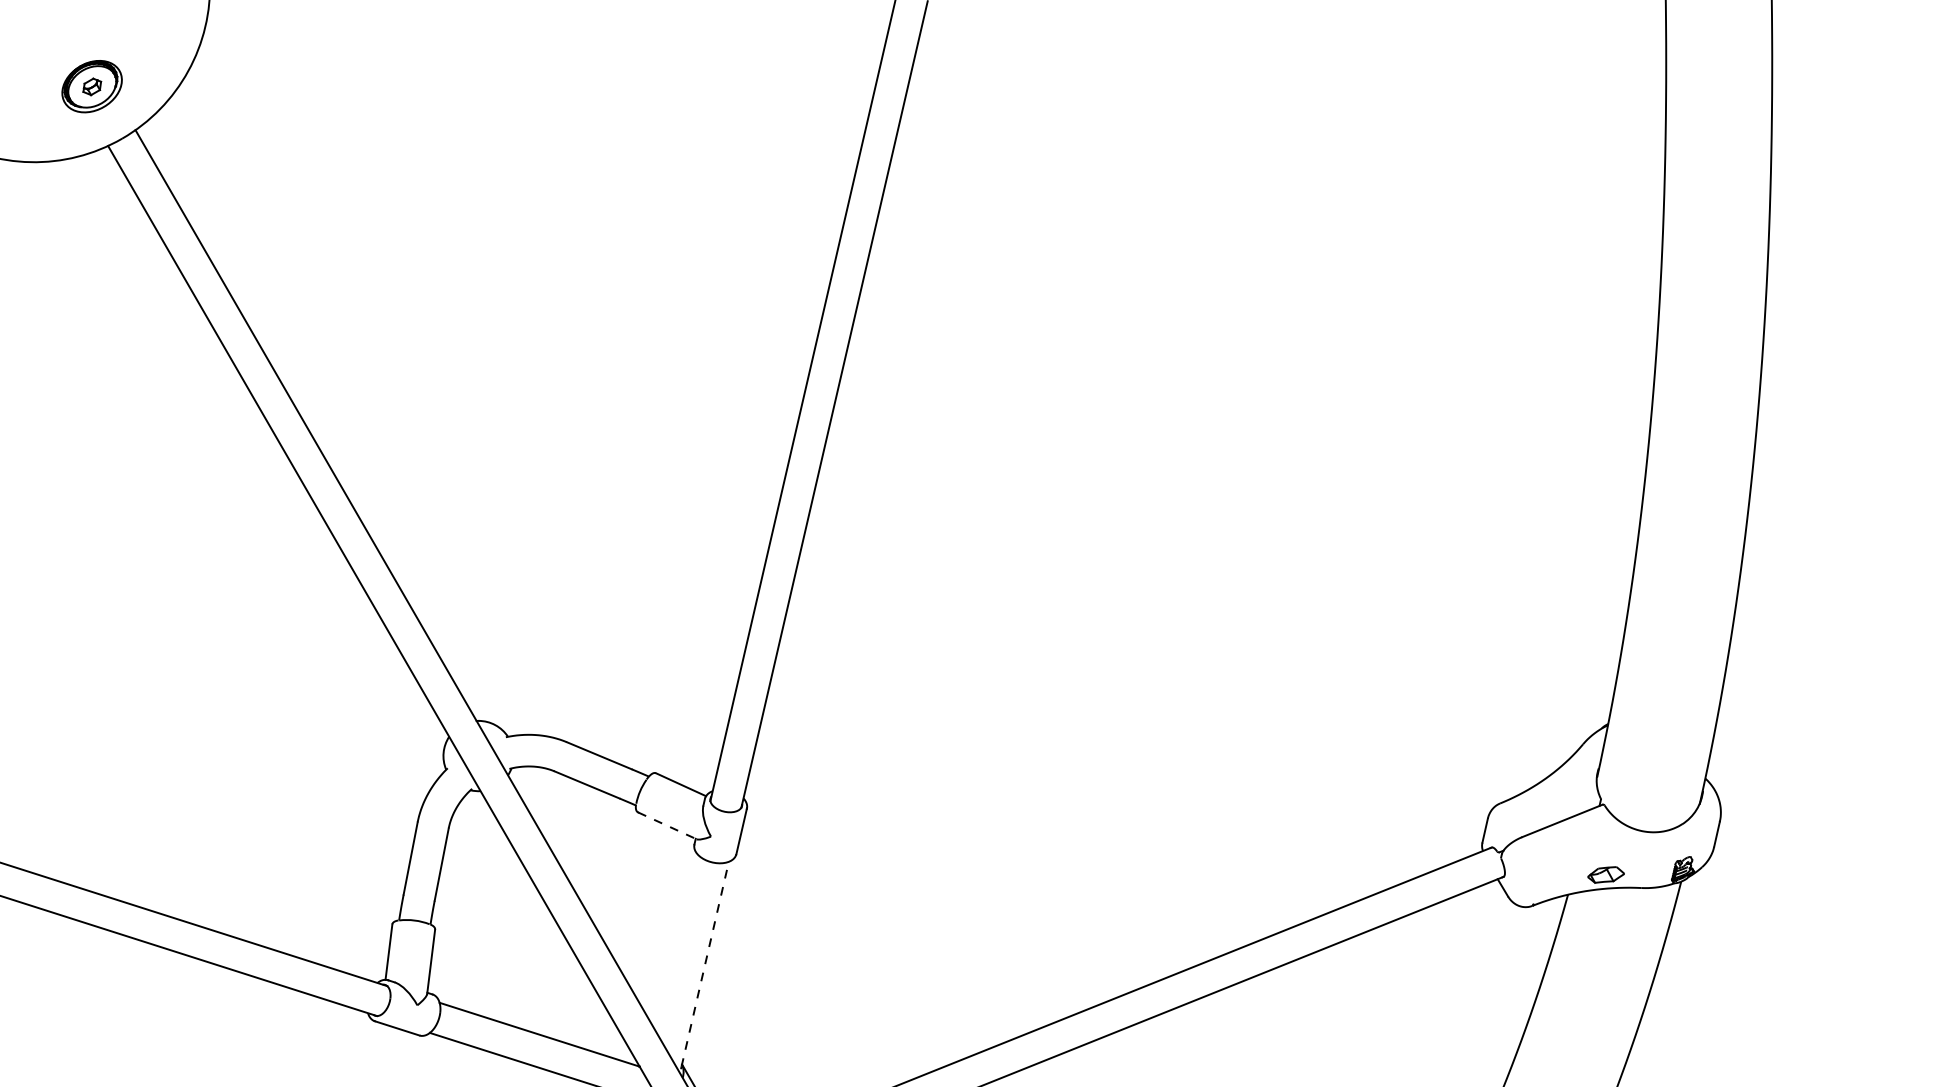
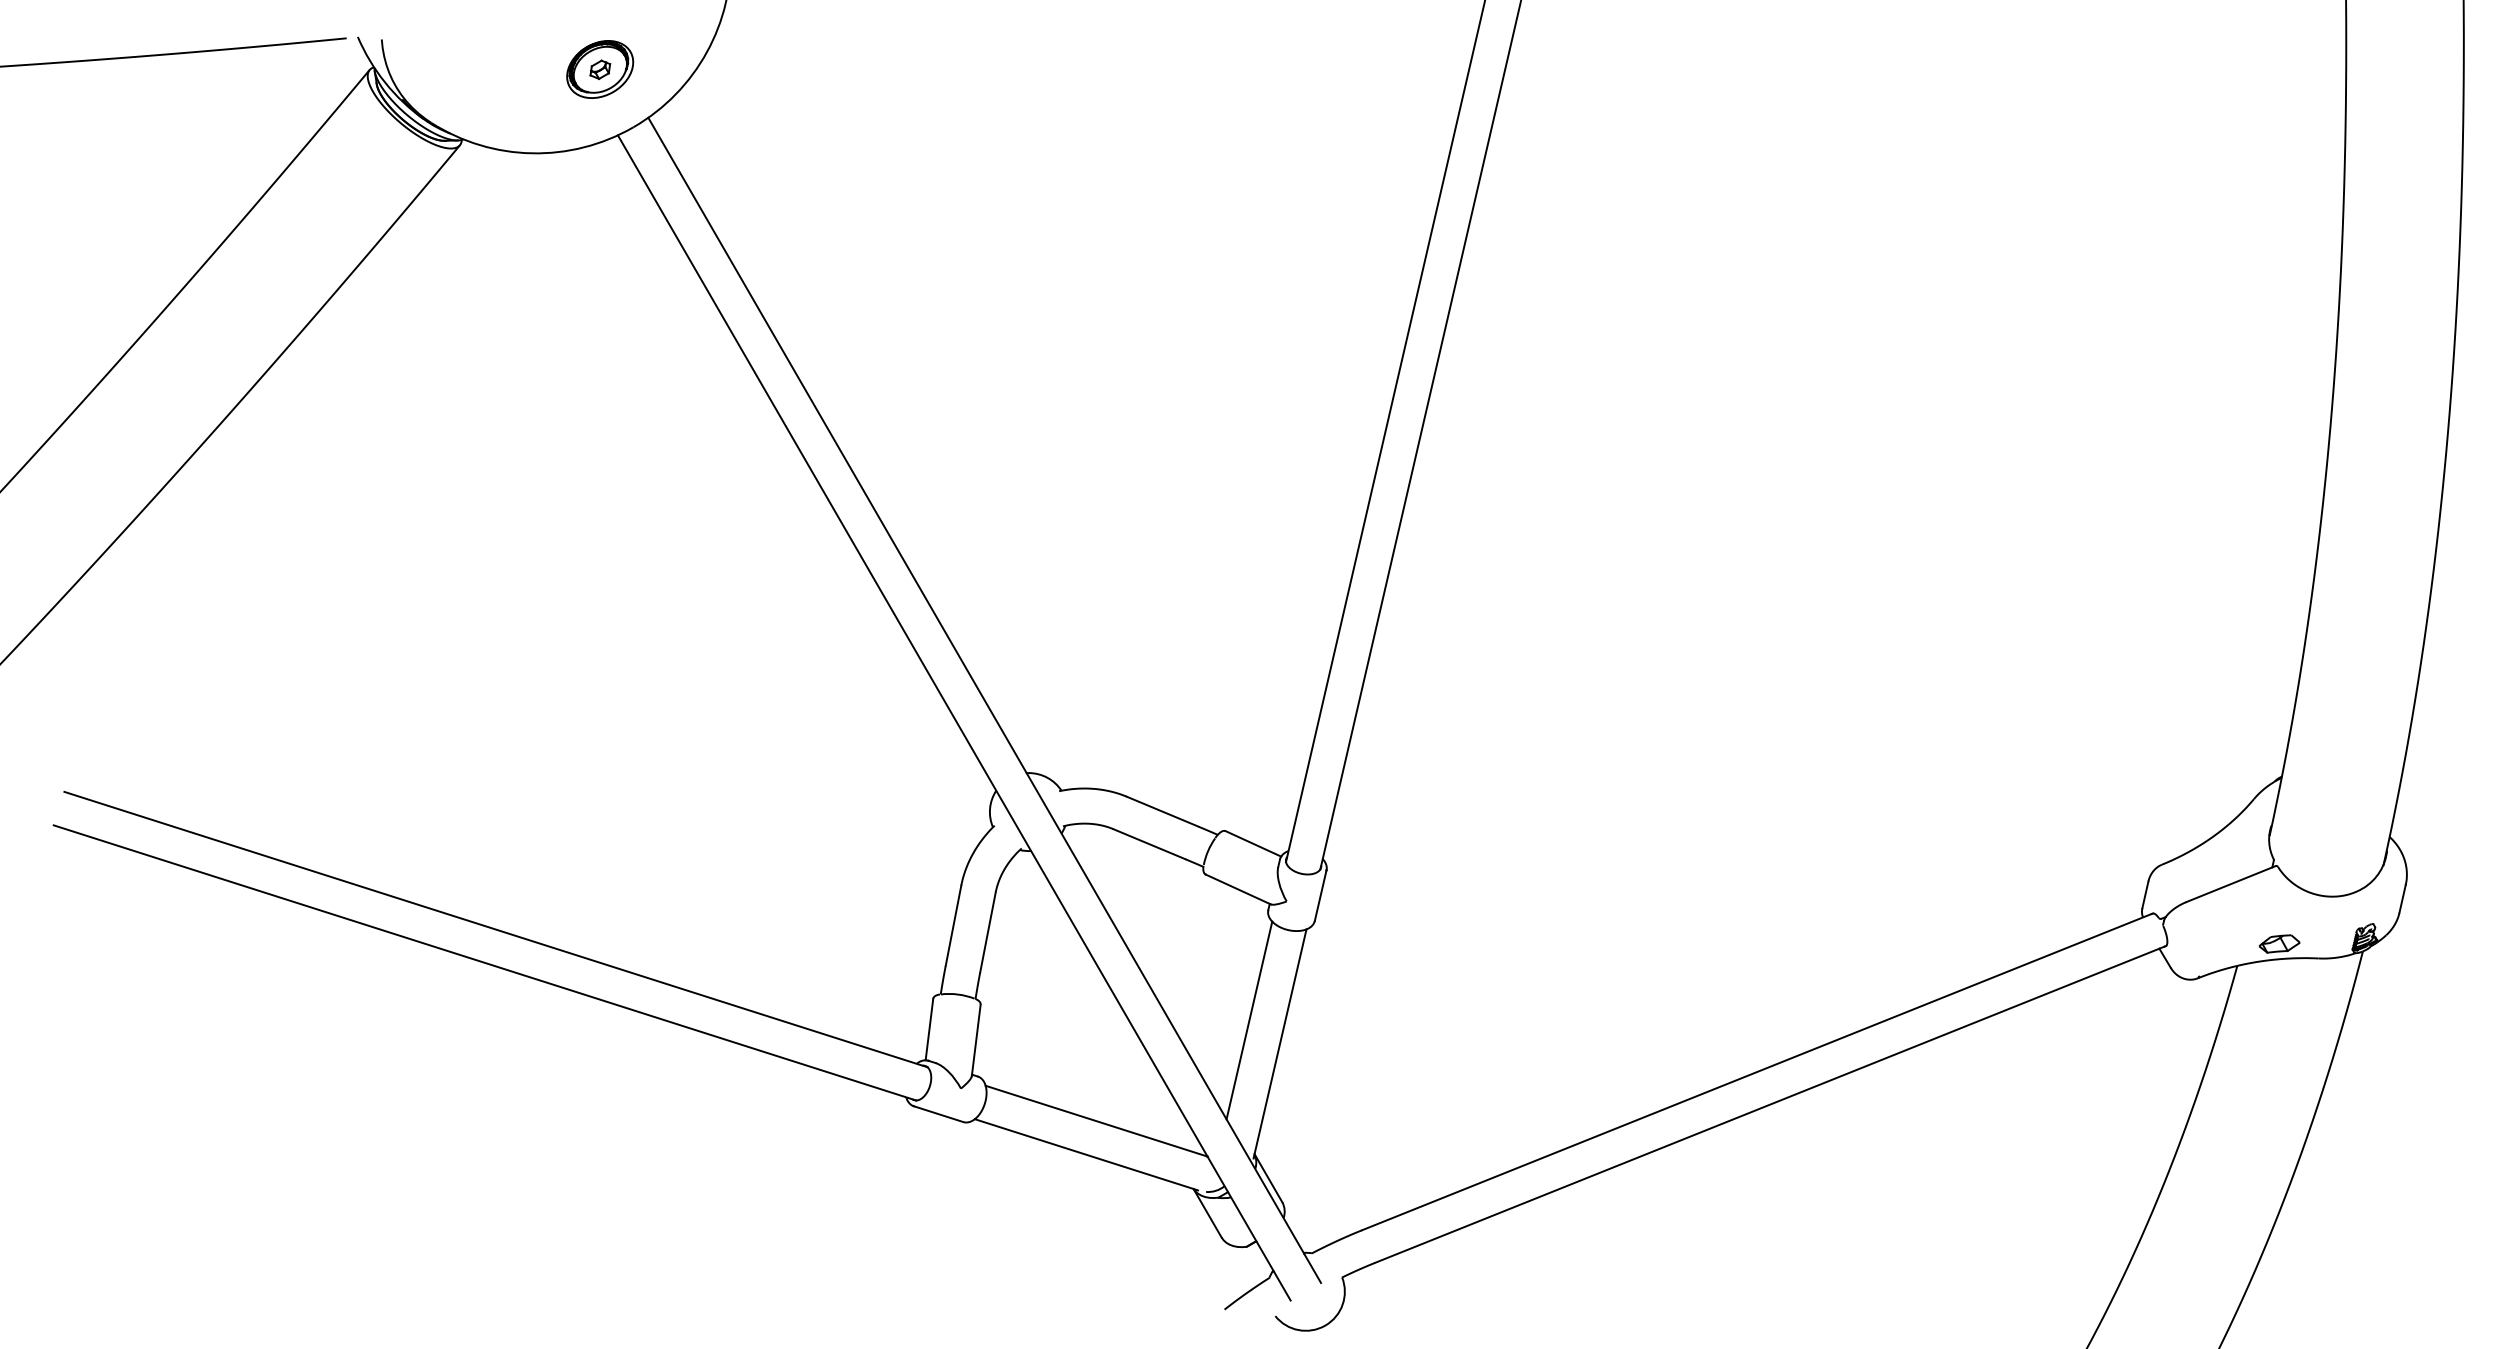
line: (667, 825) -> (1238, 889), dashed -> solid
line: (677, 943) -> (1249, 1020), added
line: (705, 964) -> (1280, 1043), dashed -> solid

